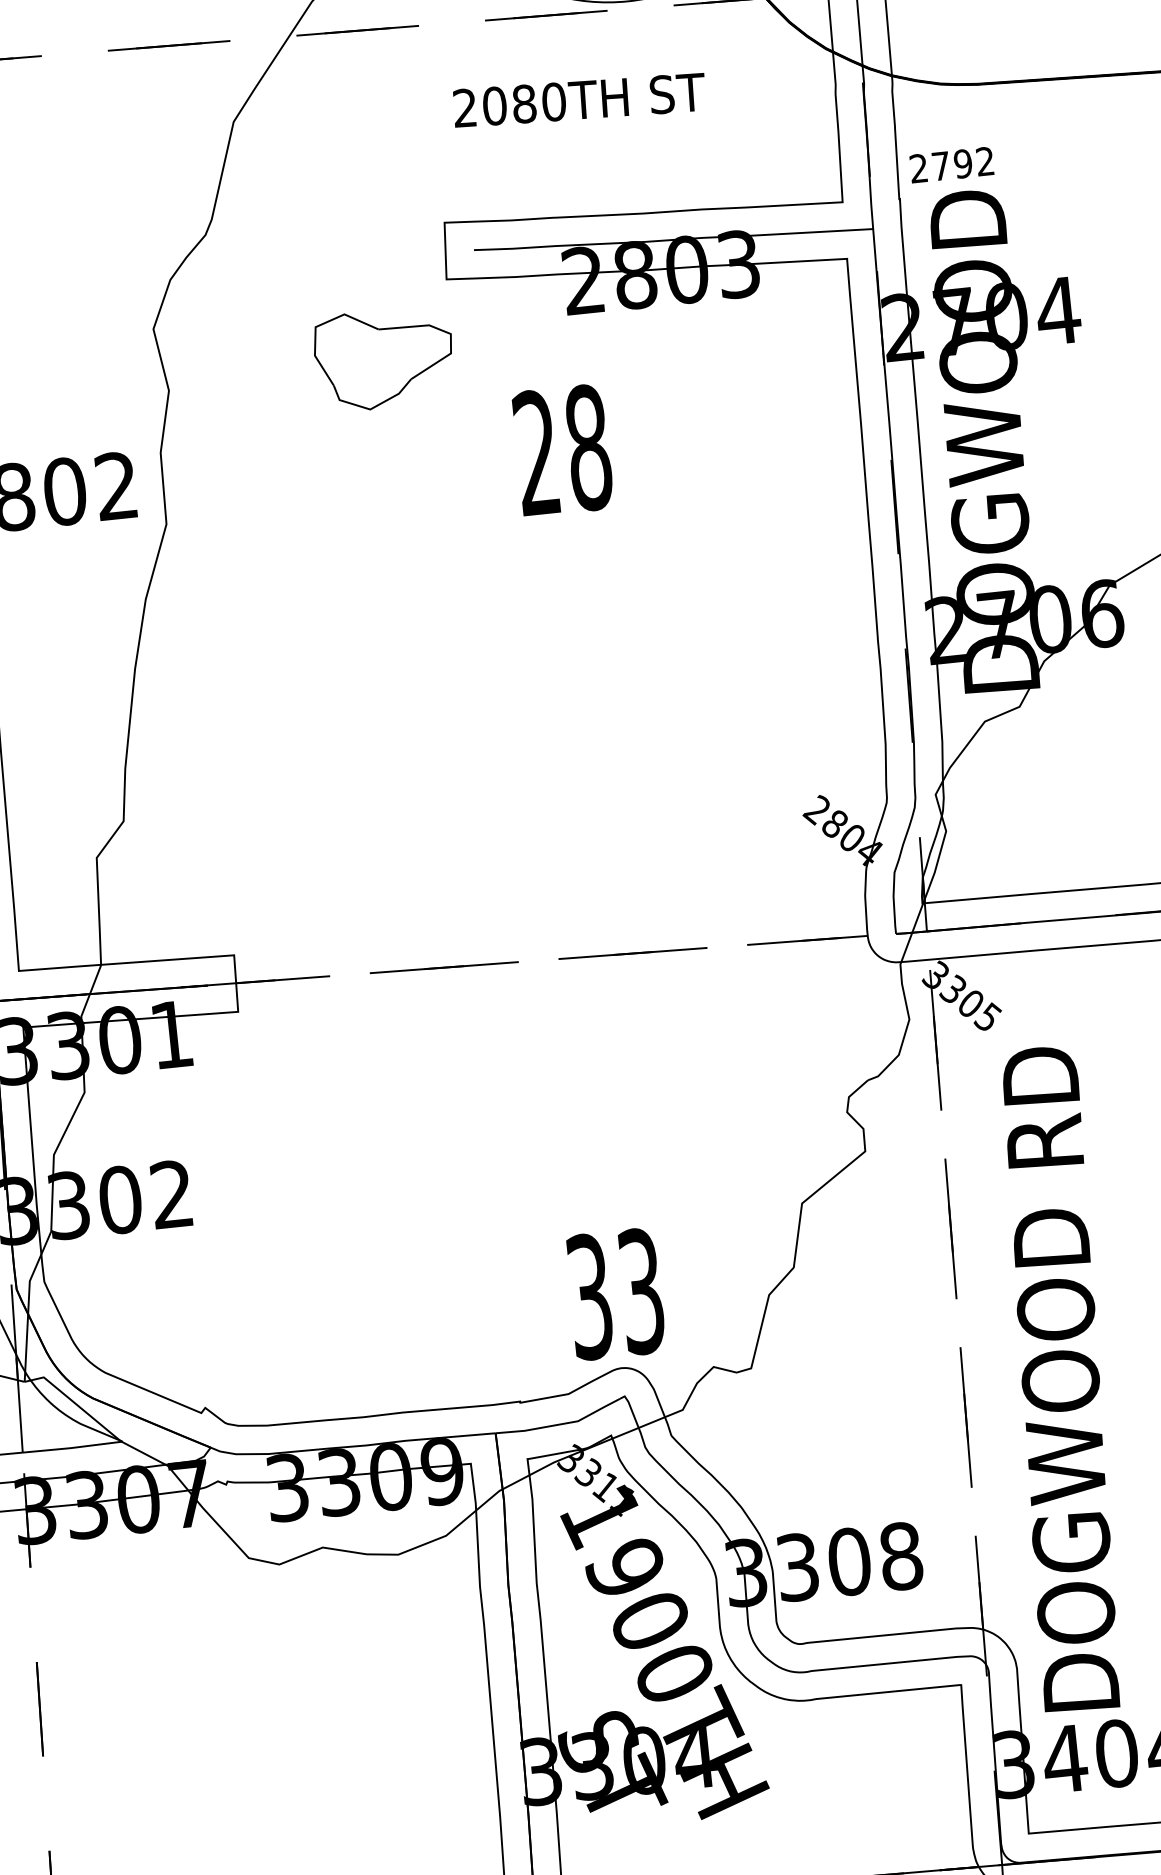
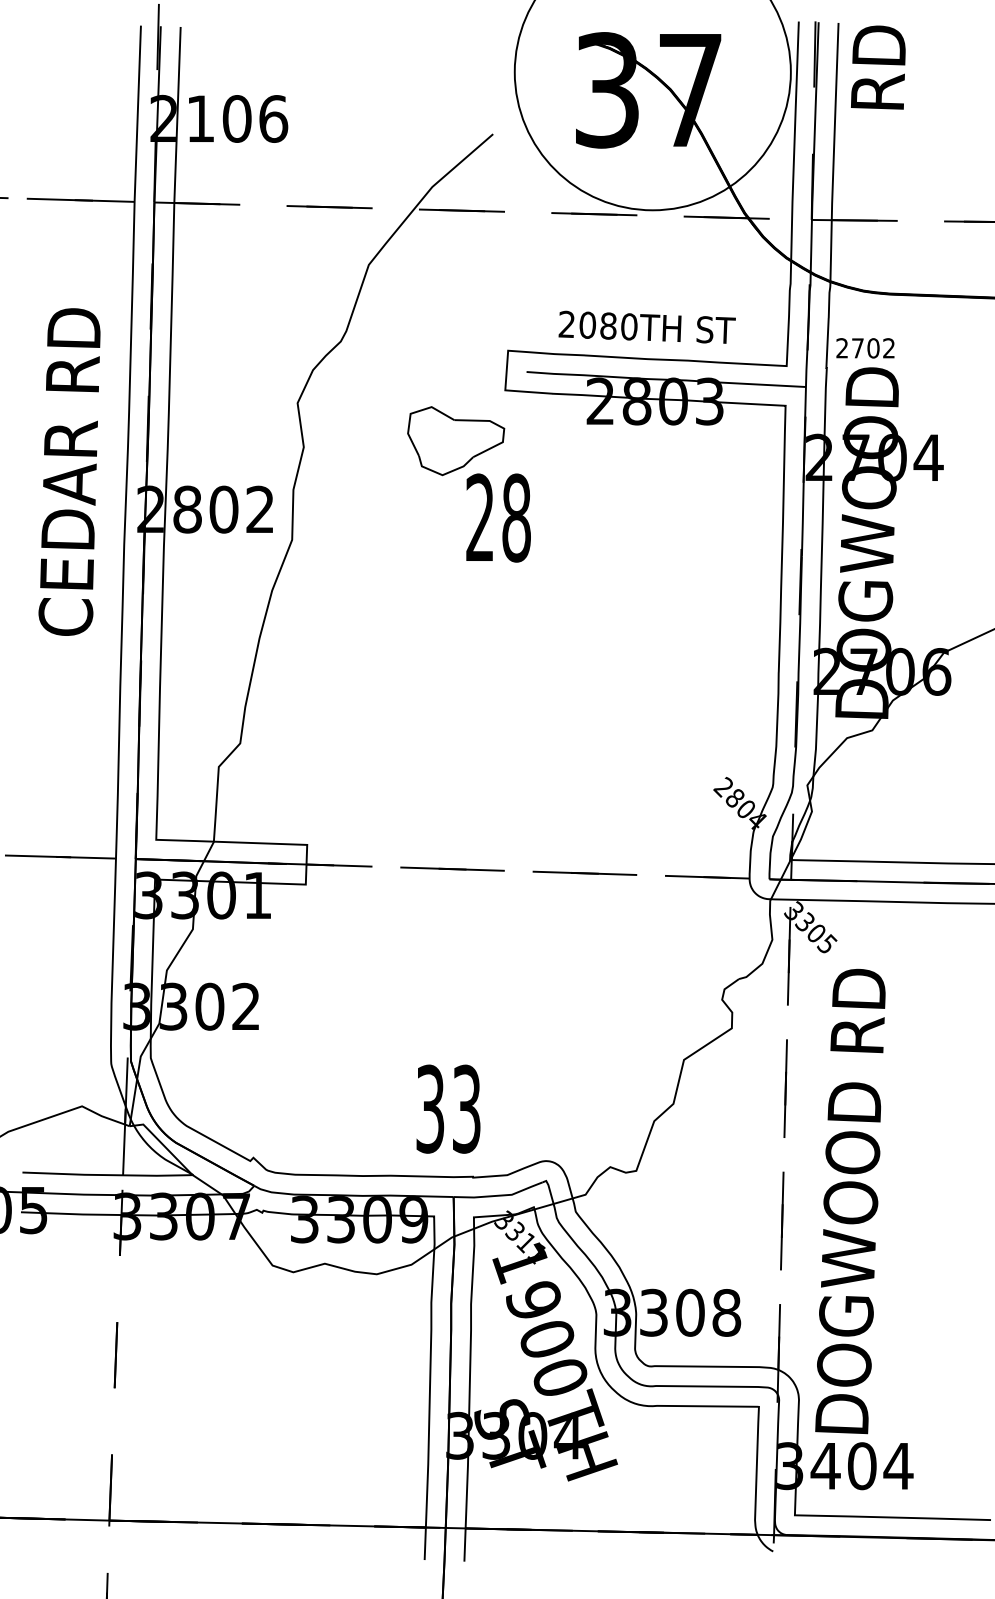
text: (578, 98) -> (646, 326), moved
text: (963, 164) -> (873, 348), 2792 -> 2702
text: (562, 449) -> (498, 517), moved
text: (615, 1293) -> (448, 1108), moved

